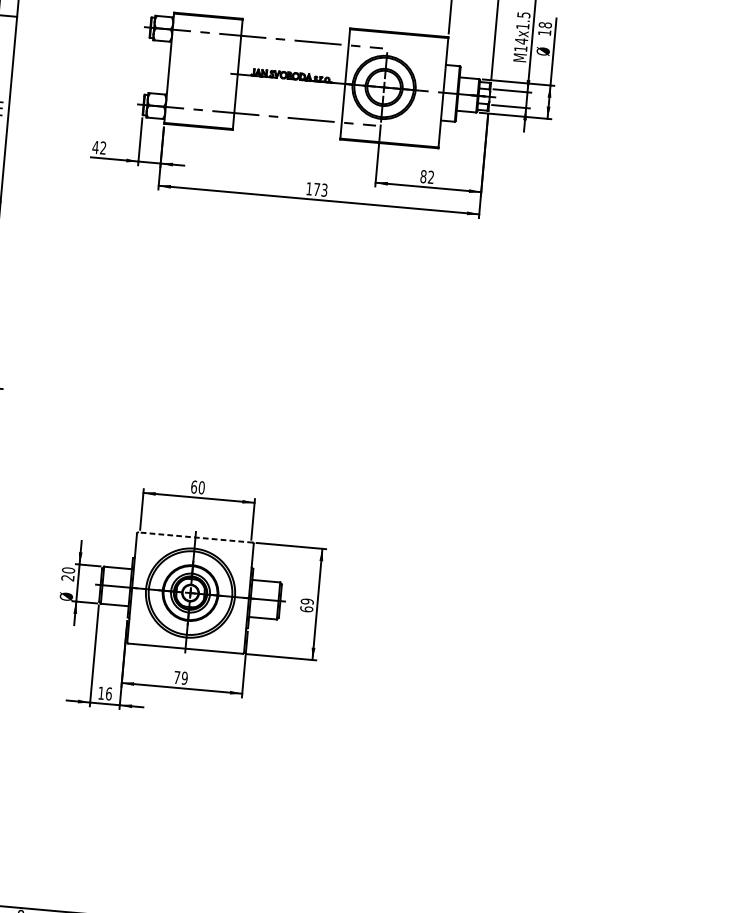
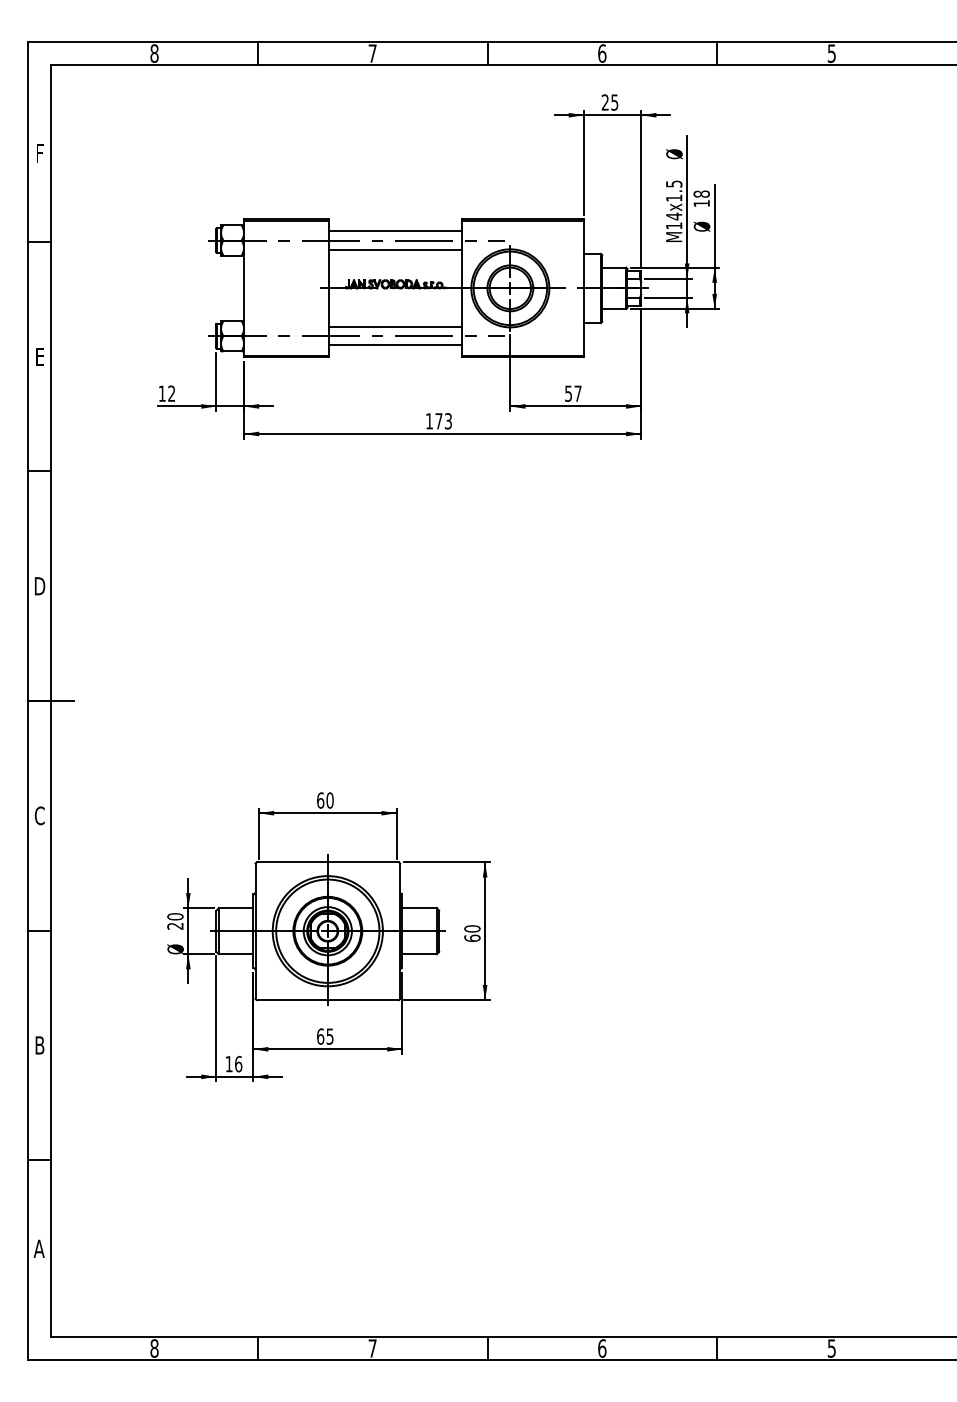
line: (295, 33) -> (395, 231), added
line: (294, 47) -> (395, 249), added
line: (288, 110) -> (395, 327), added
line: (287, 125) -> (395, 345), added
text: (95, 147) -> (162, 393), 42 -> 12
text: (427, 176) -> (573, 393), 82 -> 57
line: (195, 537) -> (327, 862), dashed -> solid
text: (307, 601) -> (472, 928), 69 -> 60
text: (181, 677) -> (325, 1036), 79 -> 65

